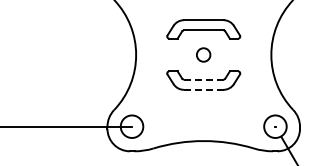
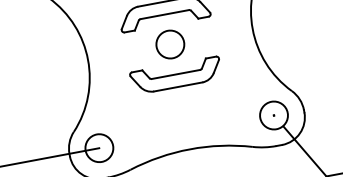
circle: (203, 54) -> (169, 43), size x1.67
line: (203, 79) -> (175, 74), dashed -> solid
line: (203, 89) -> (177, 86), dashed -> solid

